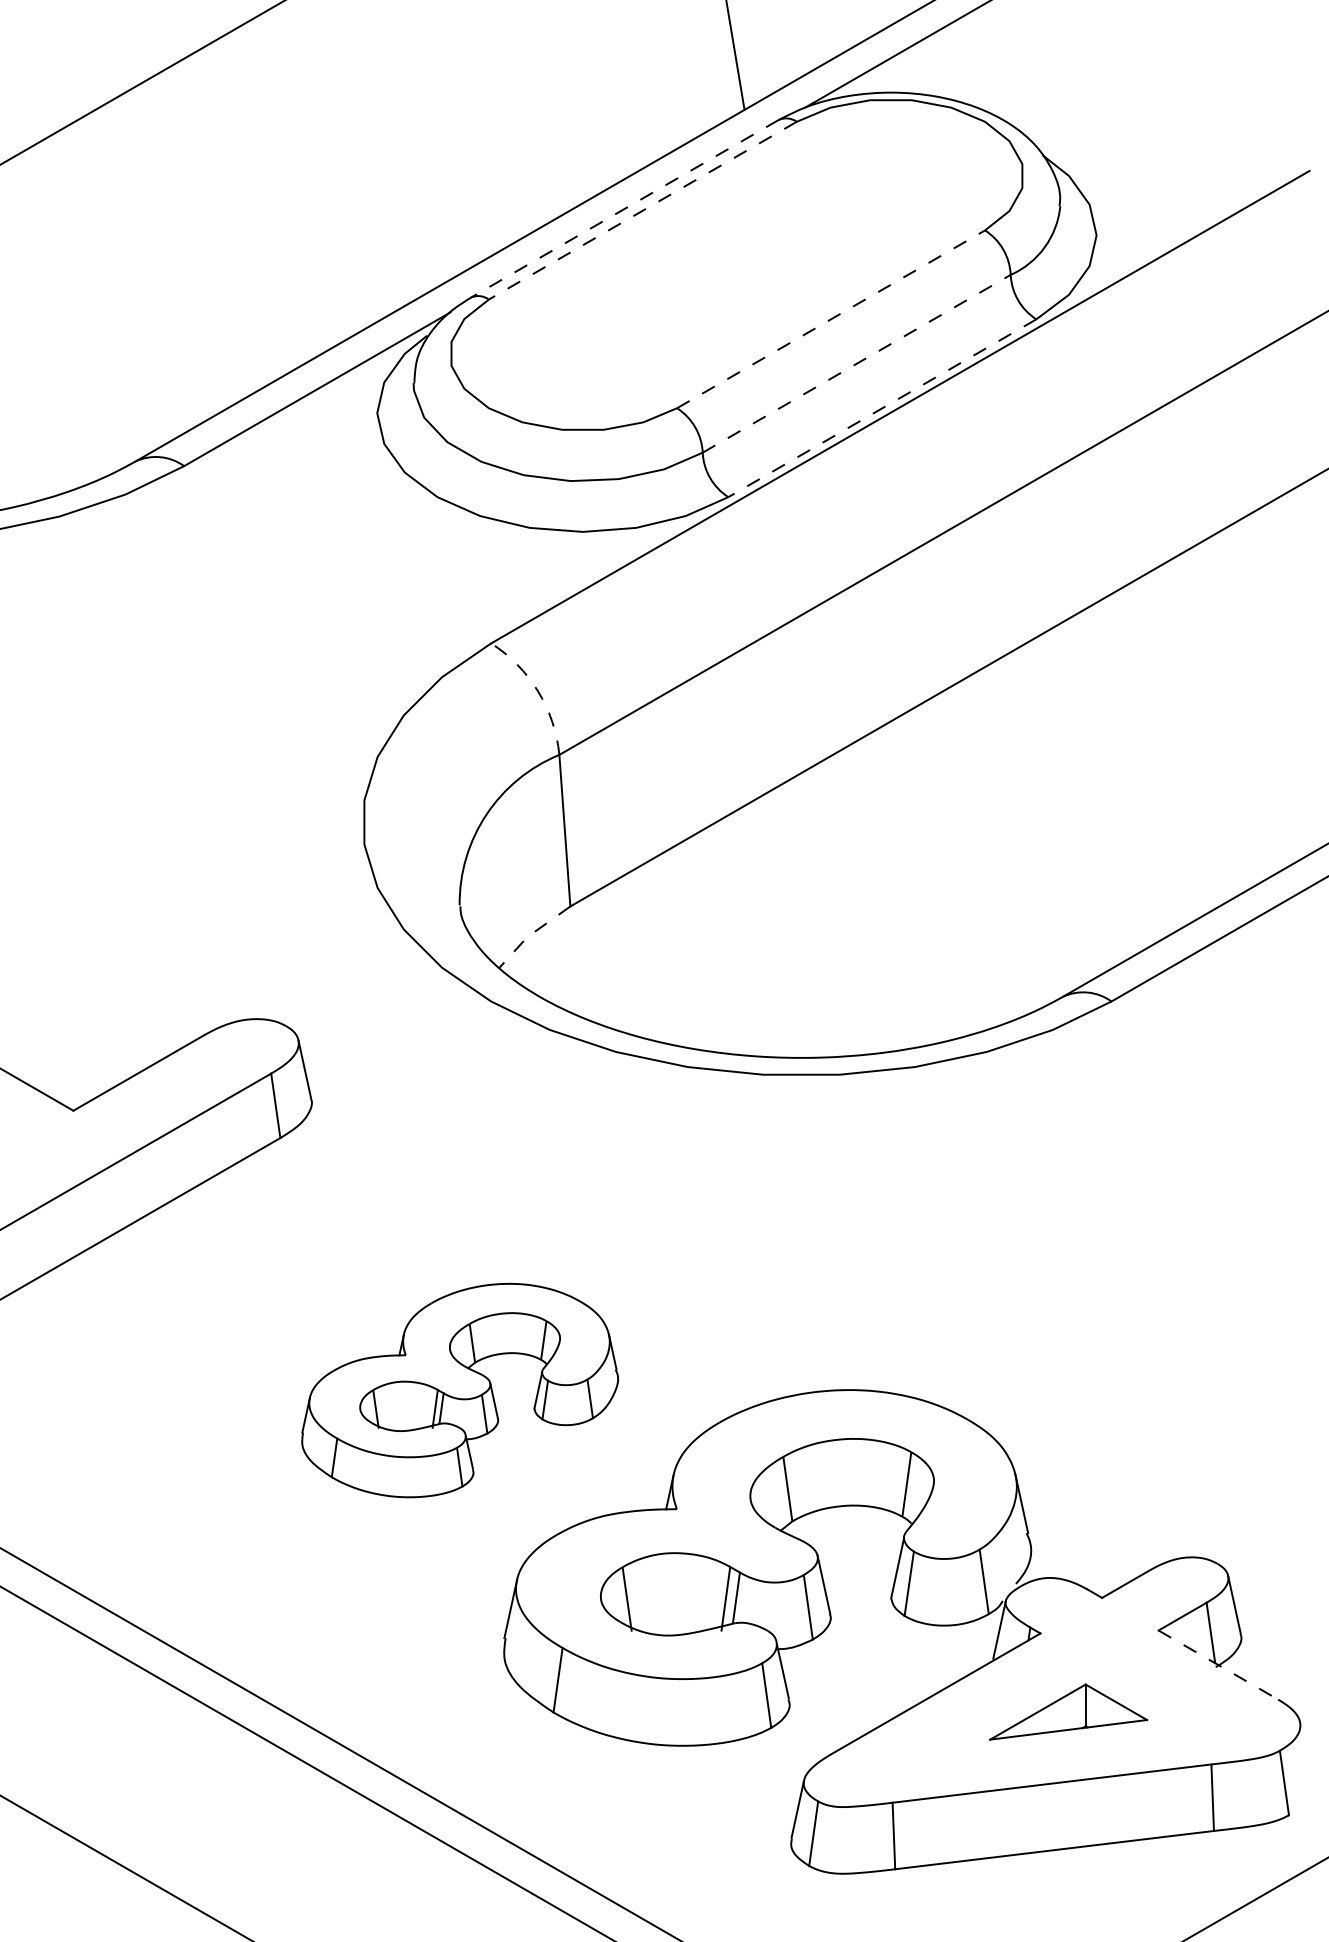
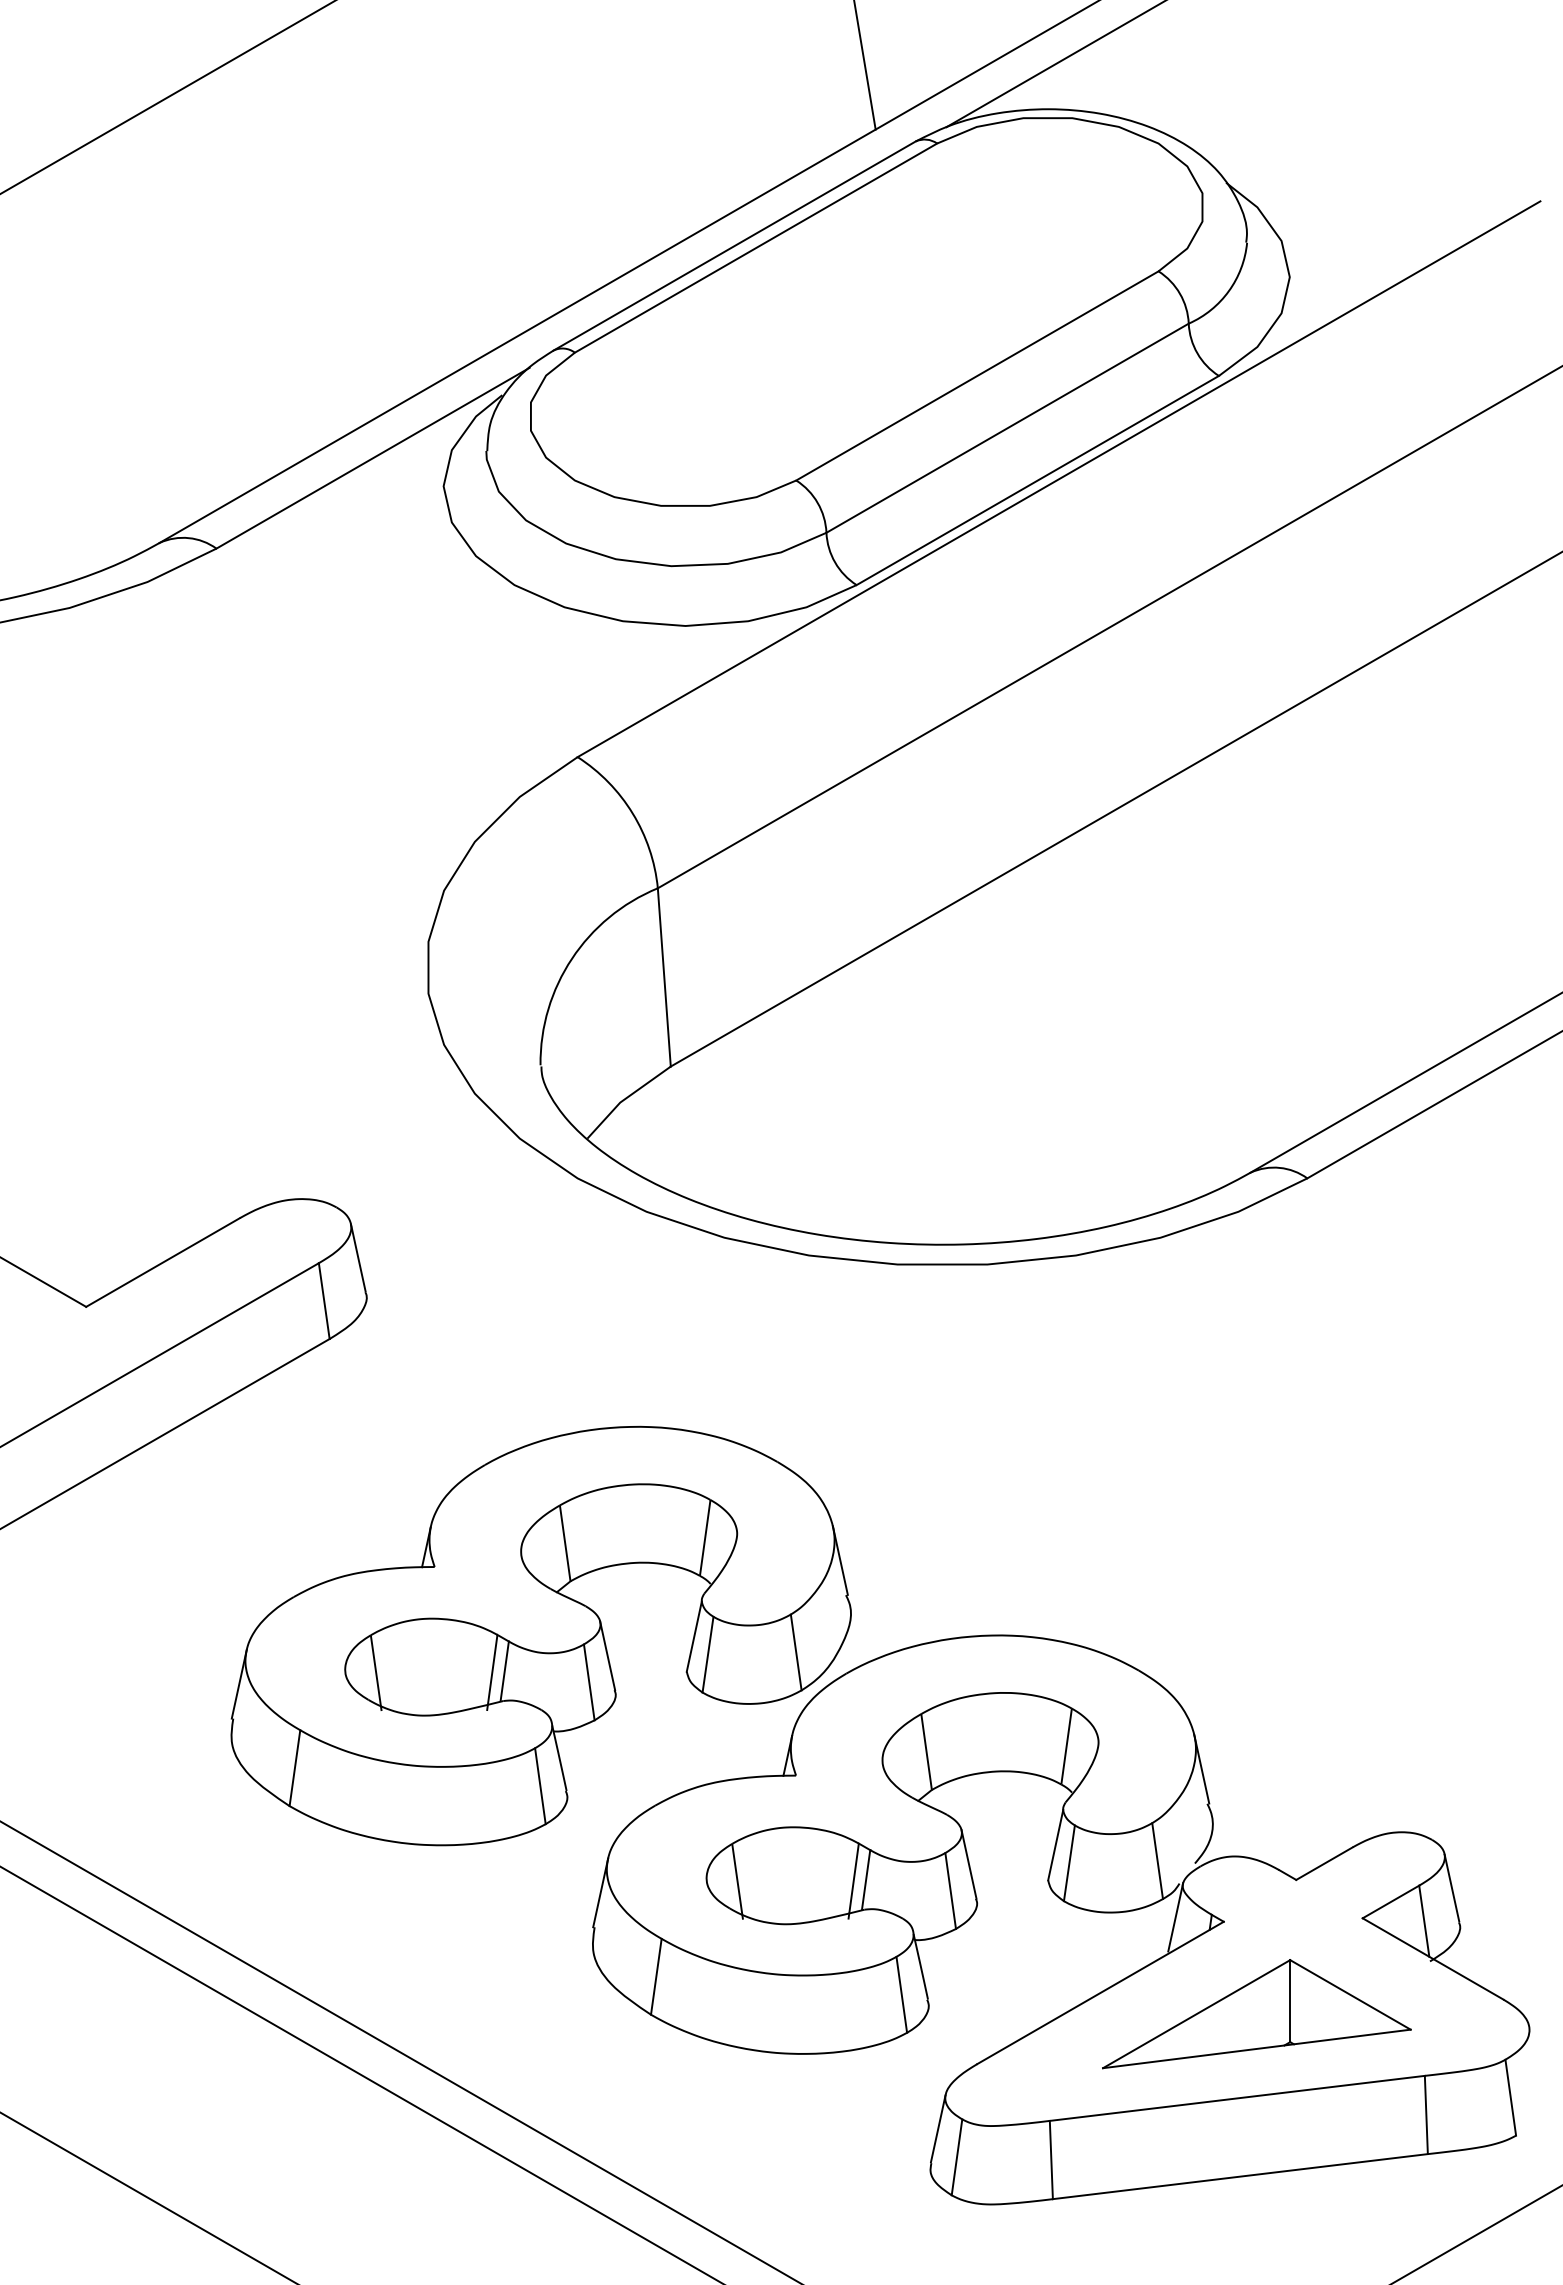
line: (624, 209) -> (734, 246), dashed -> solid
line: (642, 211) -> (755, 248), dashed -> solid
line: (831, 318) -> (977, 375), dashed -> solid
line: (857, 363) -> (1008, 427), dashed -> solid
line: (882, 408) -> (1037, 480), dashed -> solid
arc: (537, 691) -> (632, 813), dashed -> solid
line: (531, 934) -> (625, 1099), dashed -> solid
part: (459, 1390) -> (540, 1635), size x1.67
line: (1218, 1665) -> (1433, 1959), dashed -> solid
part: (1068, 1712) -> (1256, 2014), size x1.67

